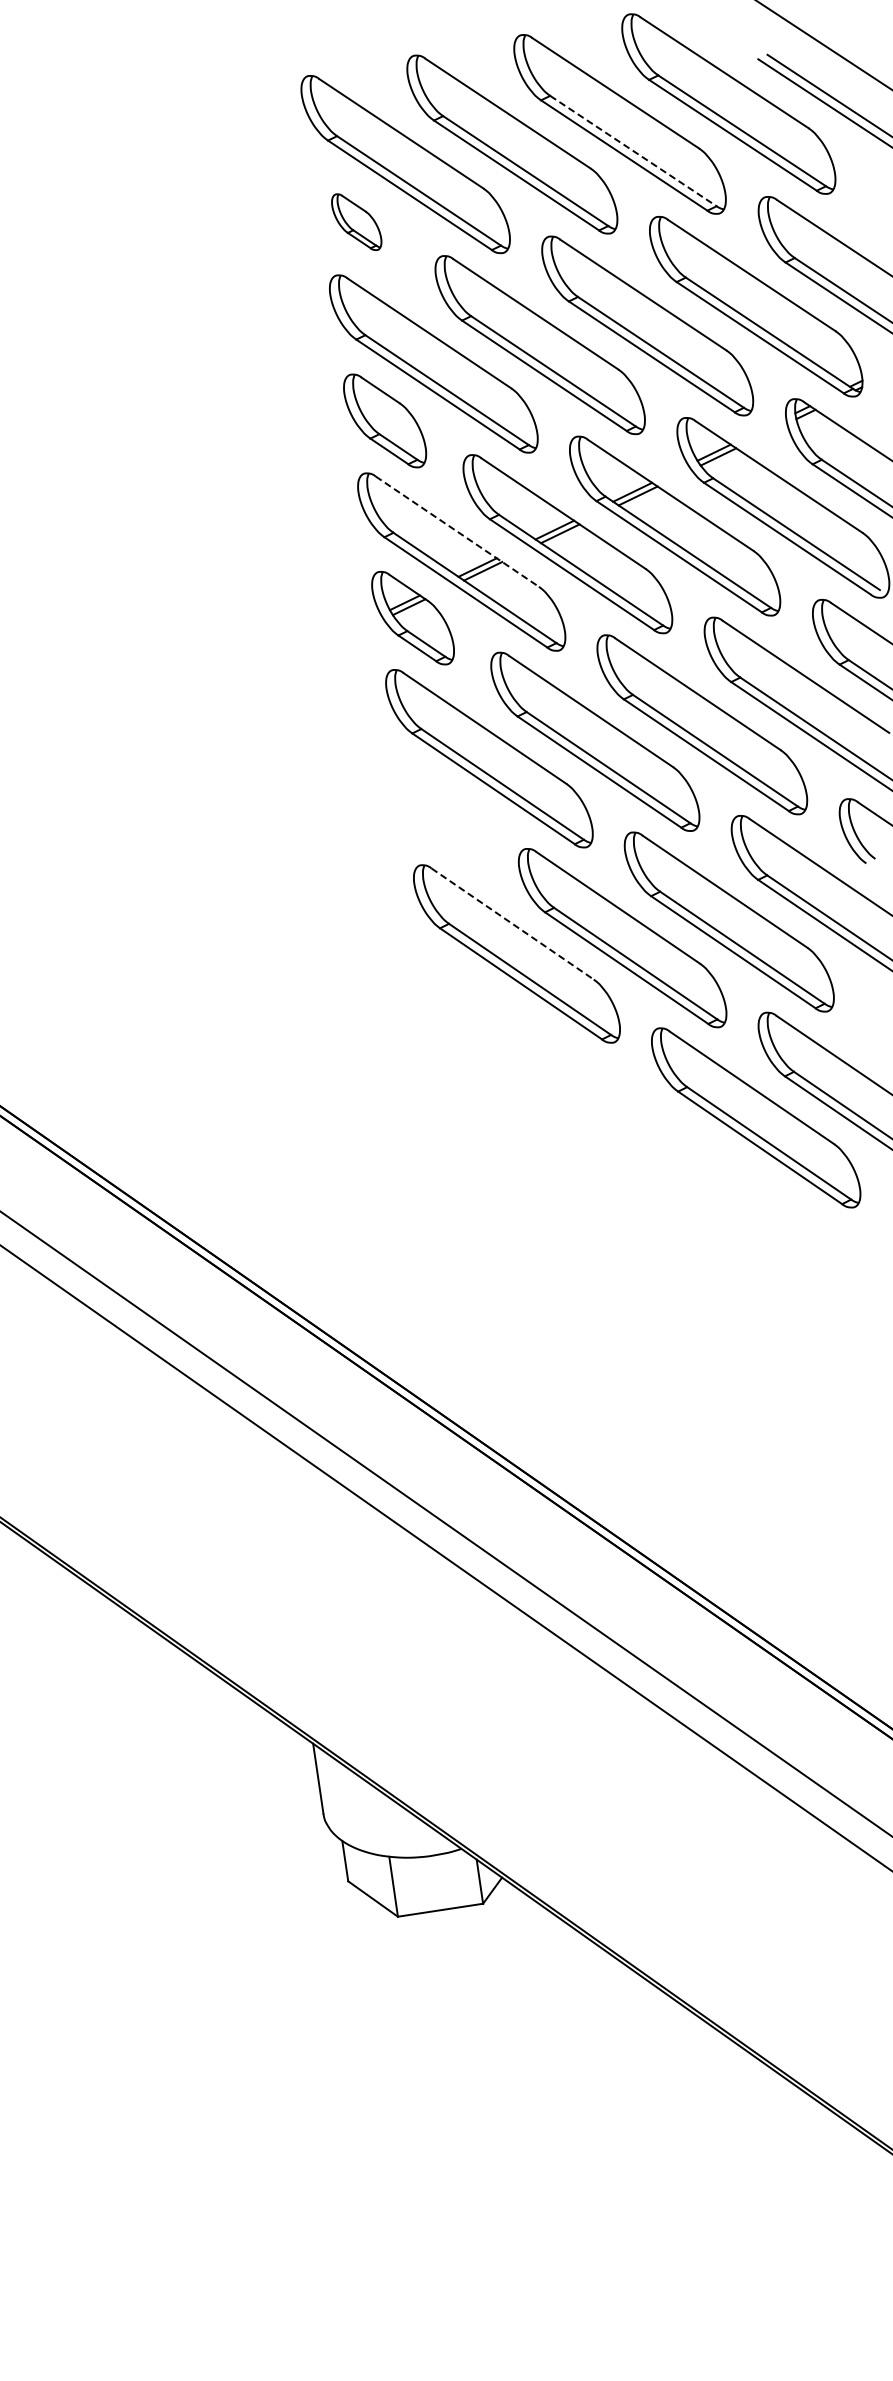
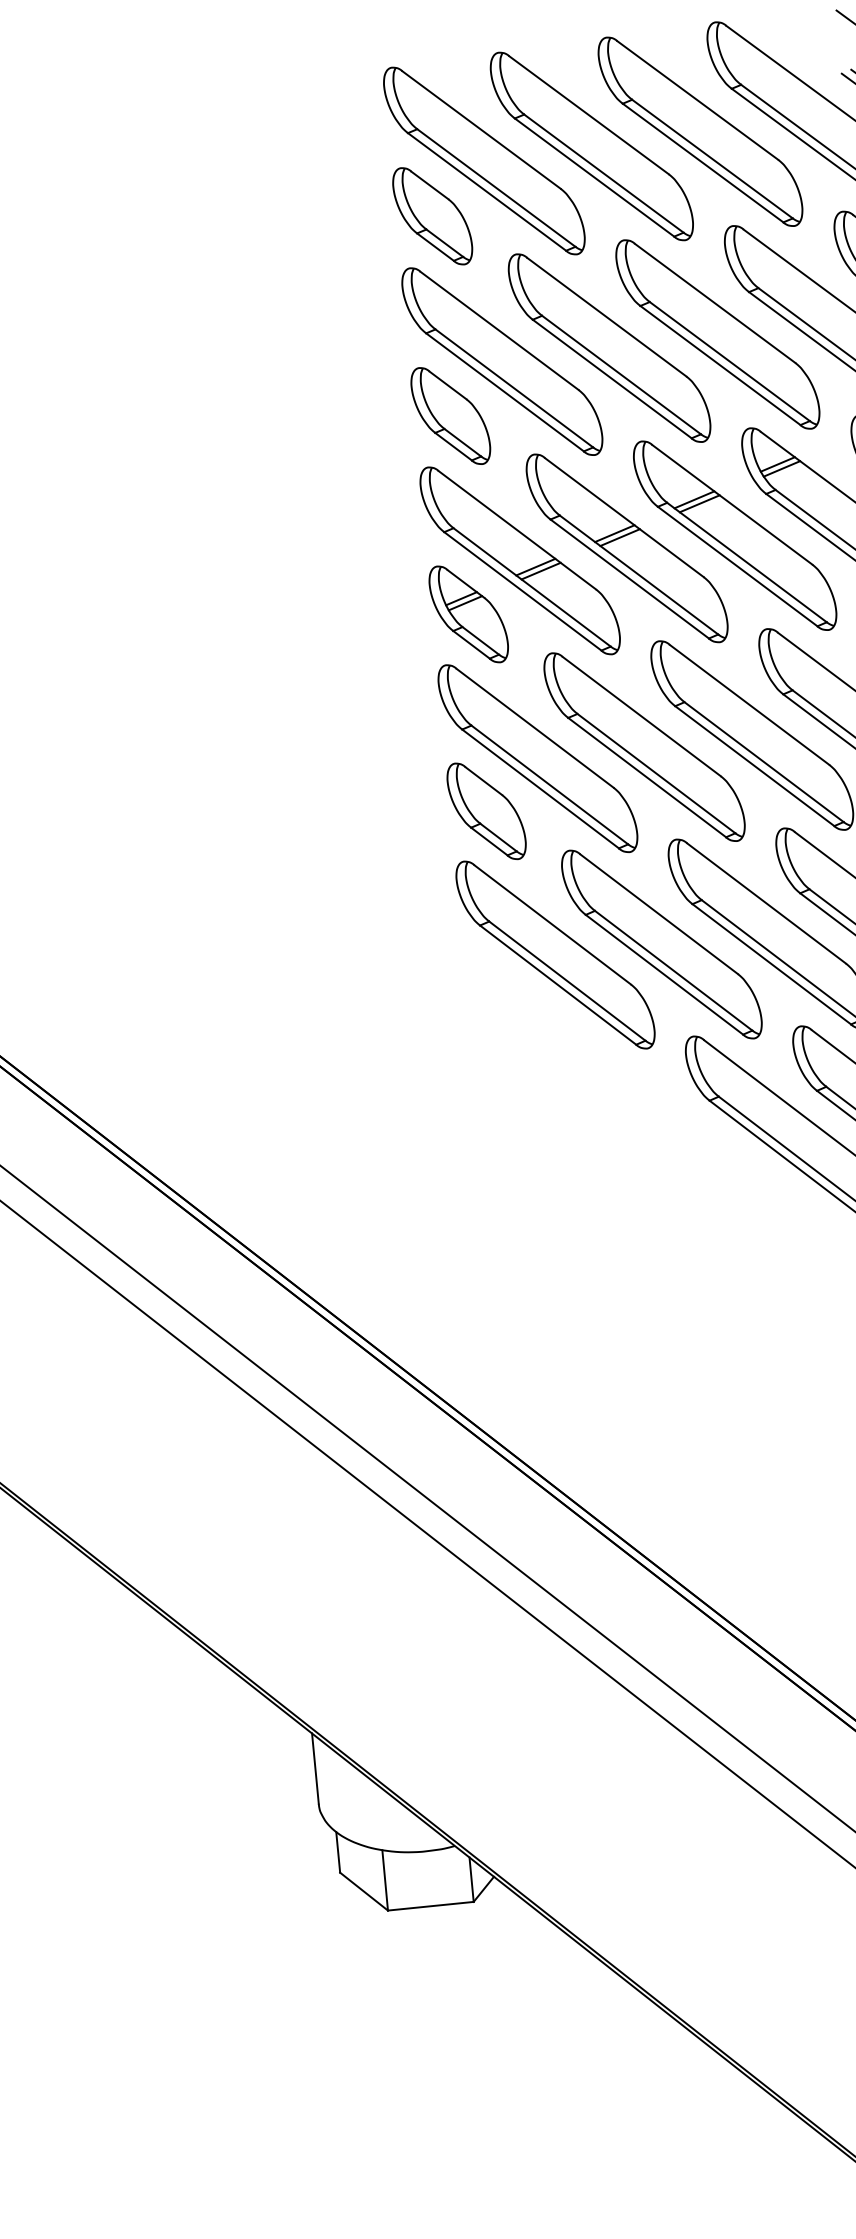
line: (633, 151) -> (712, 159), dashed -> solid
part: (356, 221) -> (432, 215), size x1.67
line: (457, 531) -> (517, 530), dashed -> solid
part: (440, 813) -> (486, 810), added
line: (513, 924) -> (553, 925), dashed -> solid

